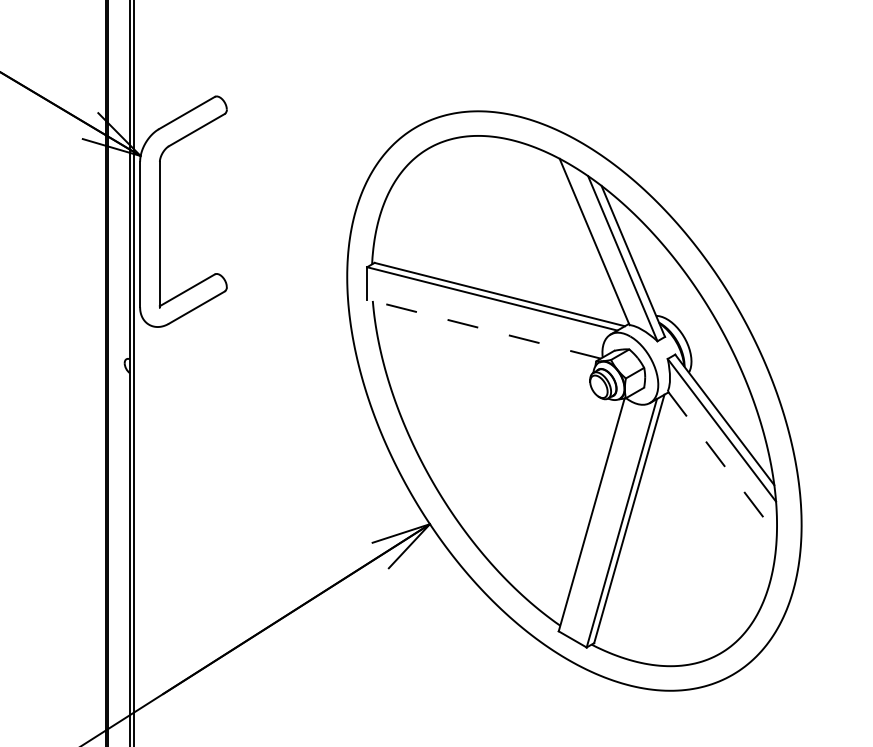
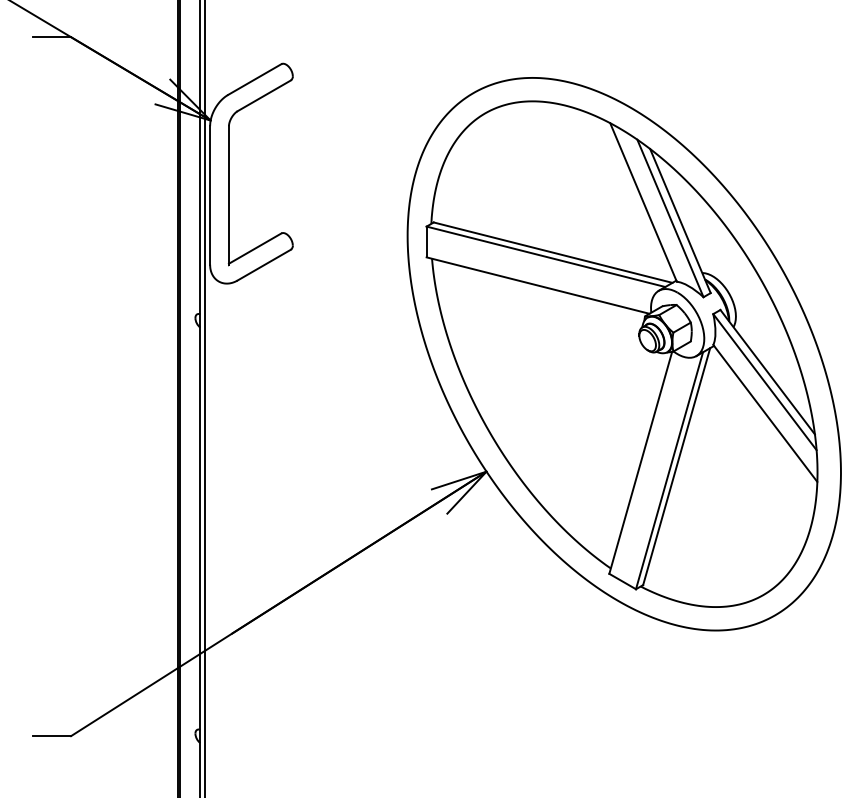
line: (484, 328) -> (538, 285), dashed -> solid
line: (722, 463) -> (765, 413), dashed -> solid

